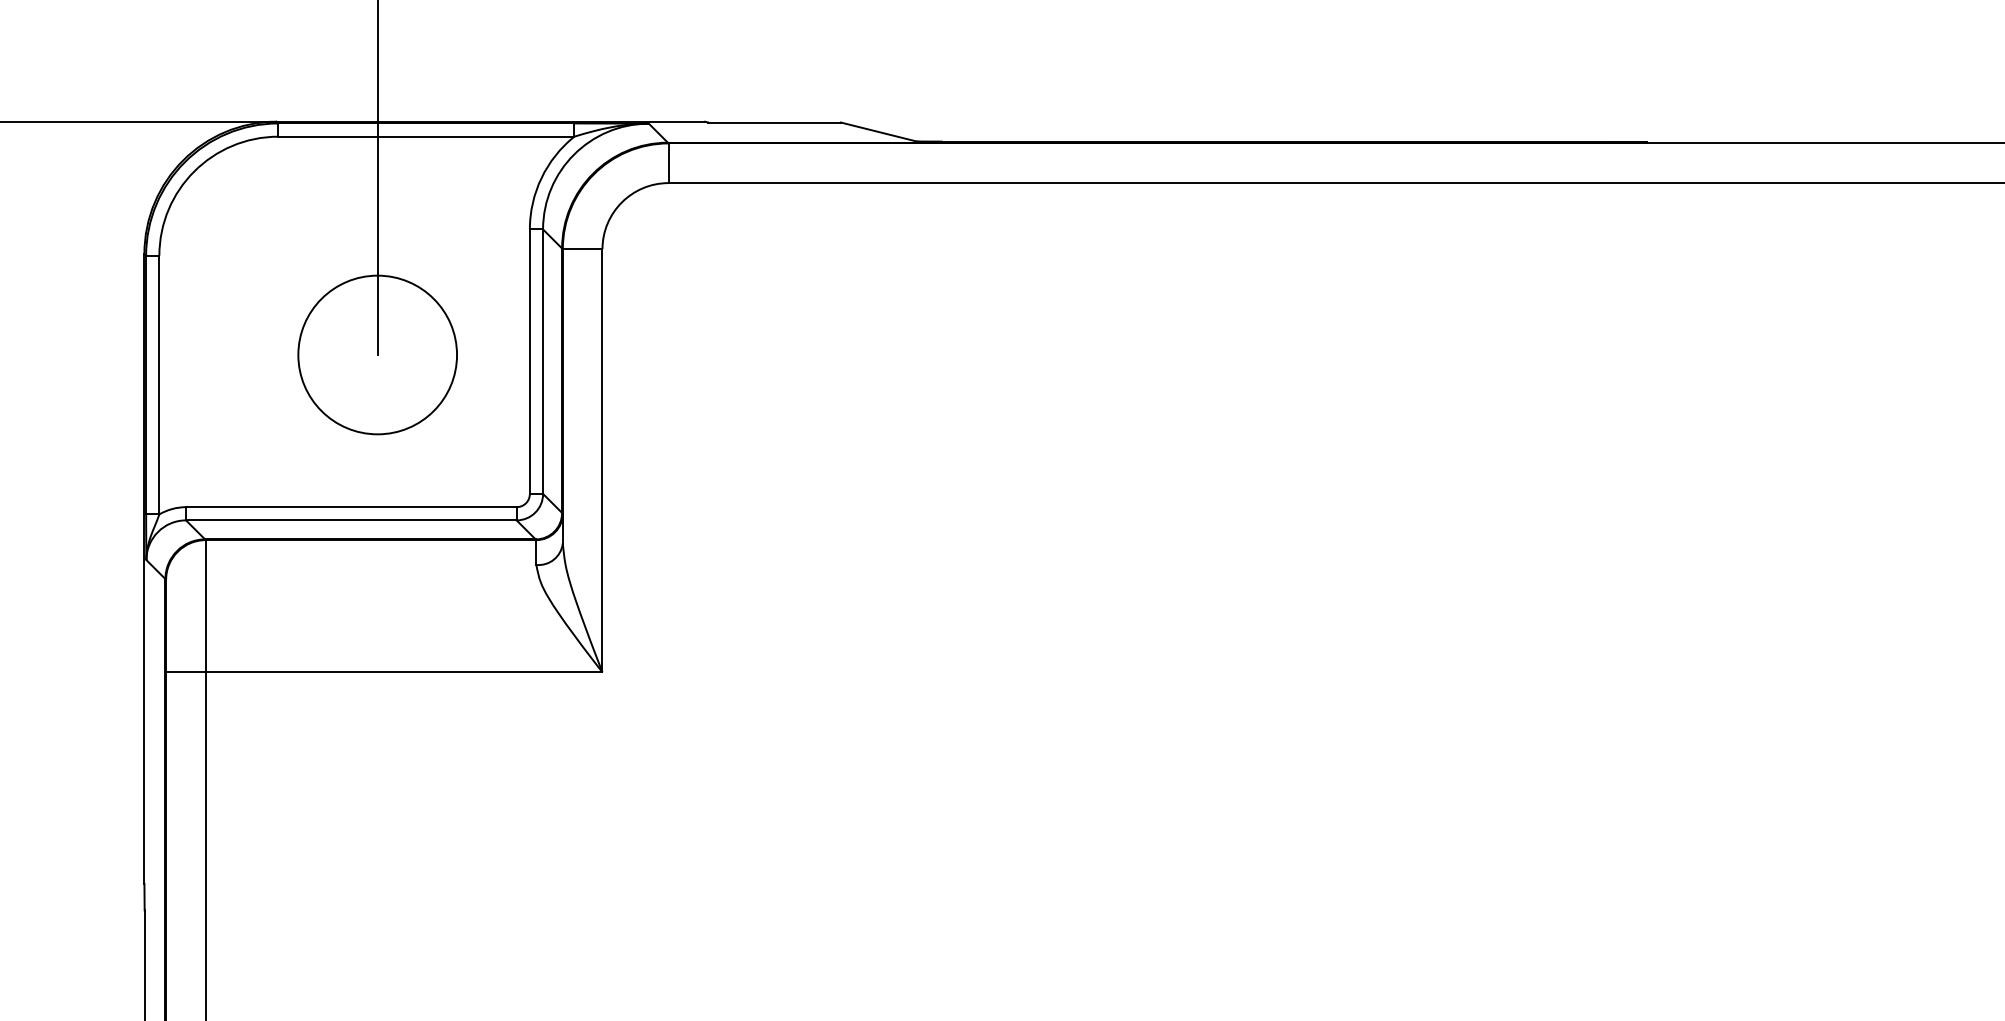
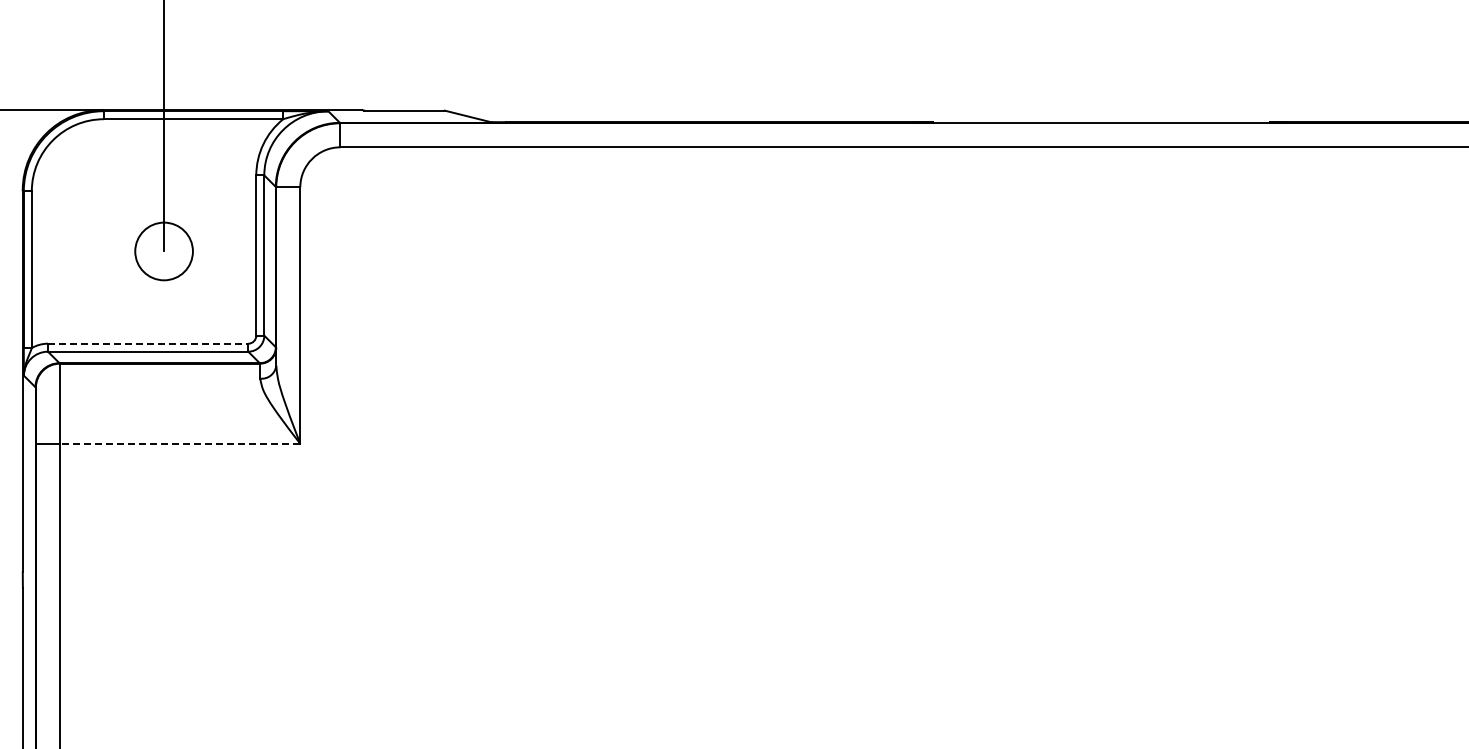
circle: (378, 355) -> (164, 251), size x0.6
line: (351, 506) -> (148, 343), solid -> dashed
line: (403, 671) -> (179, 443), solid -> dashed

